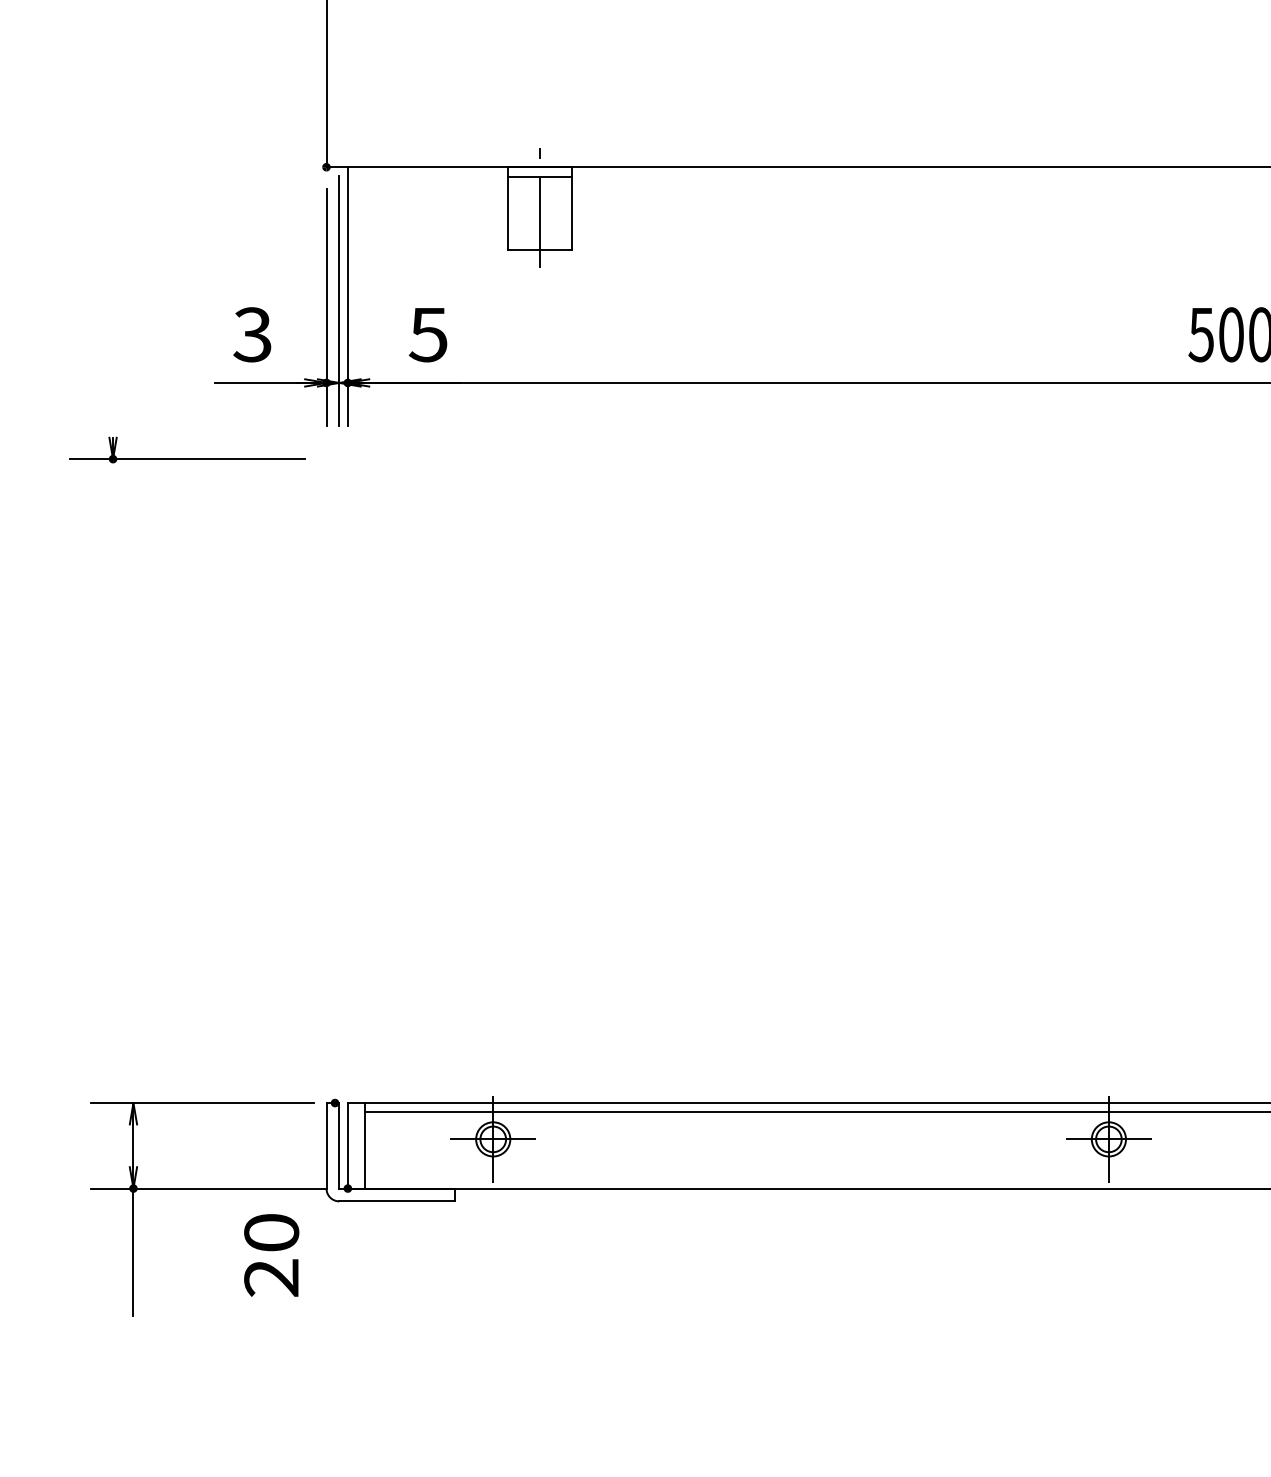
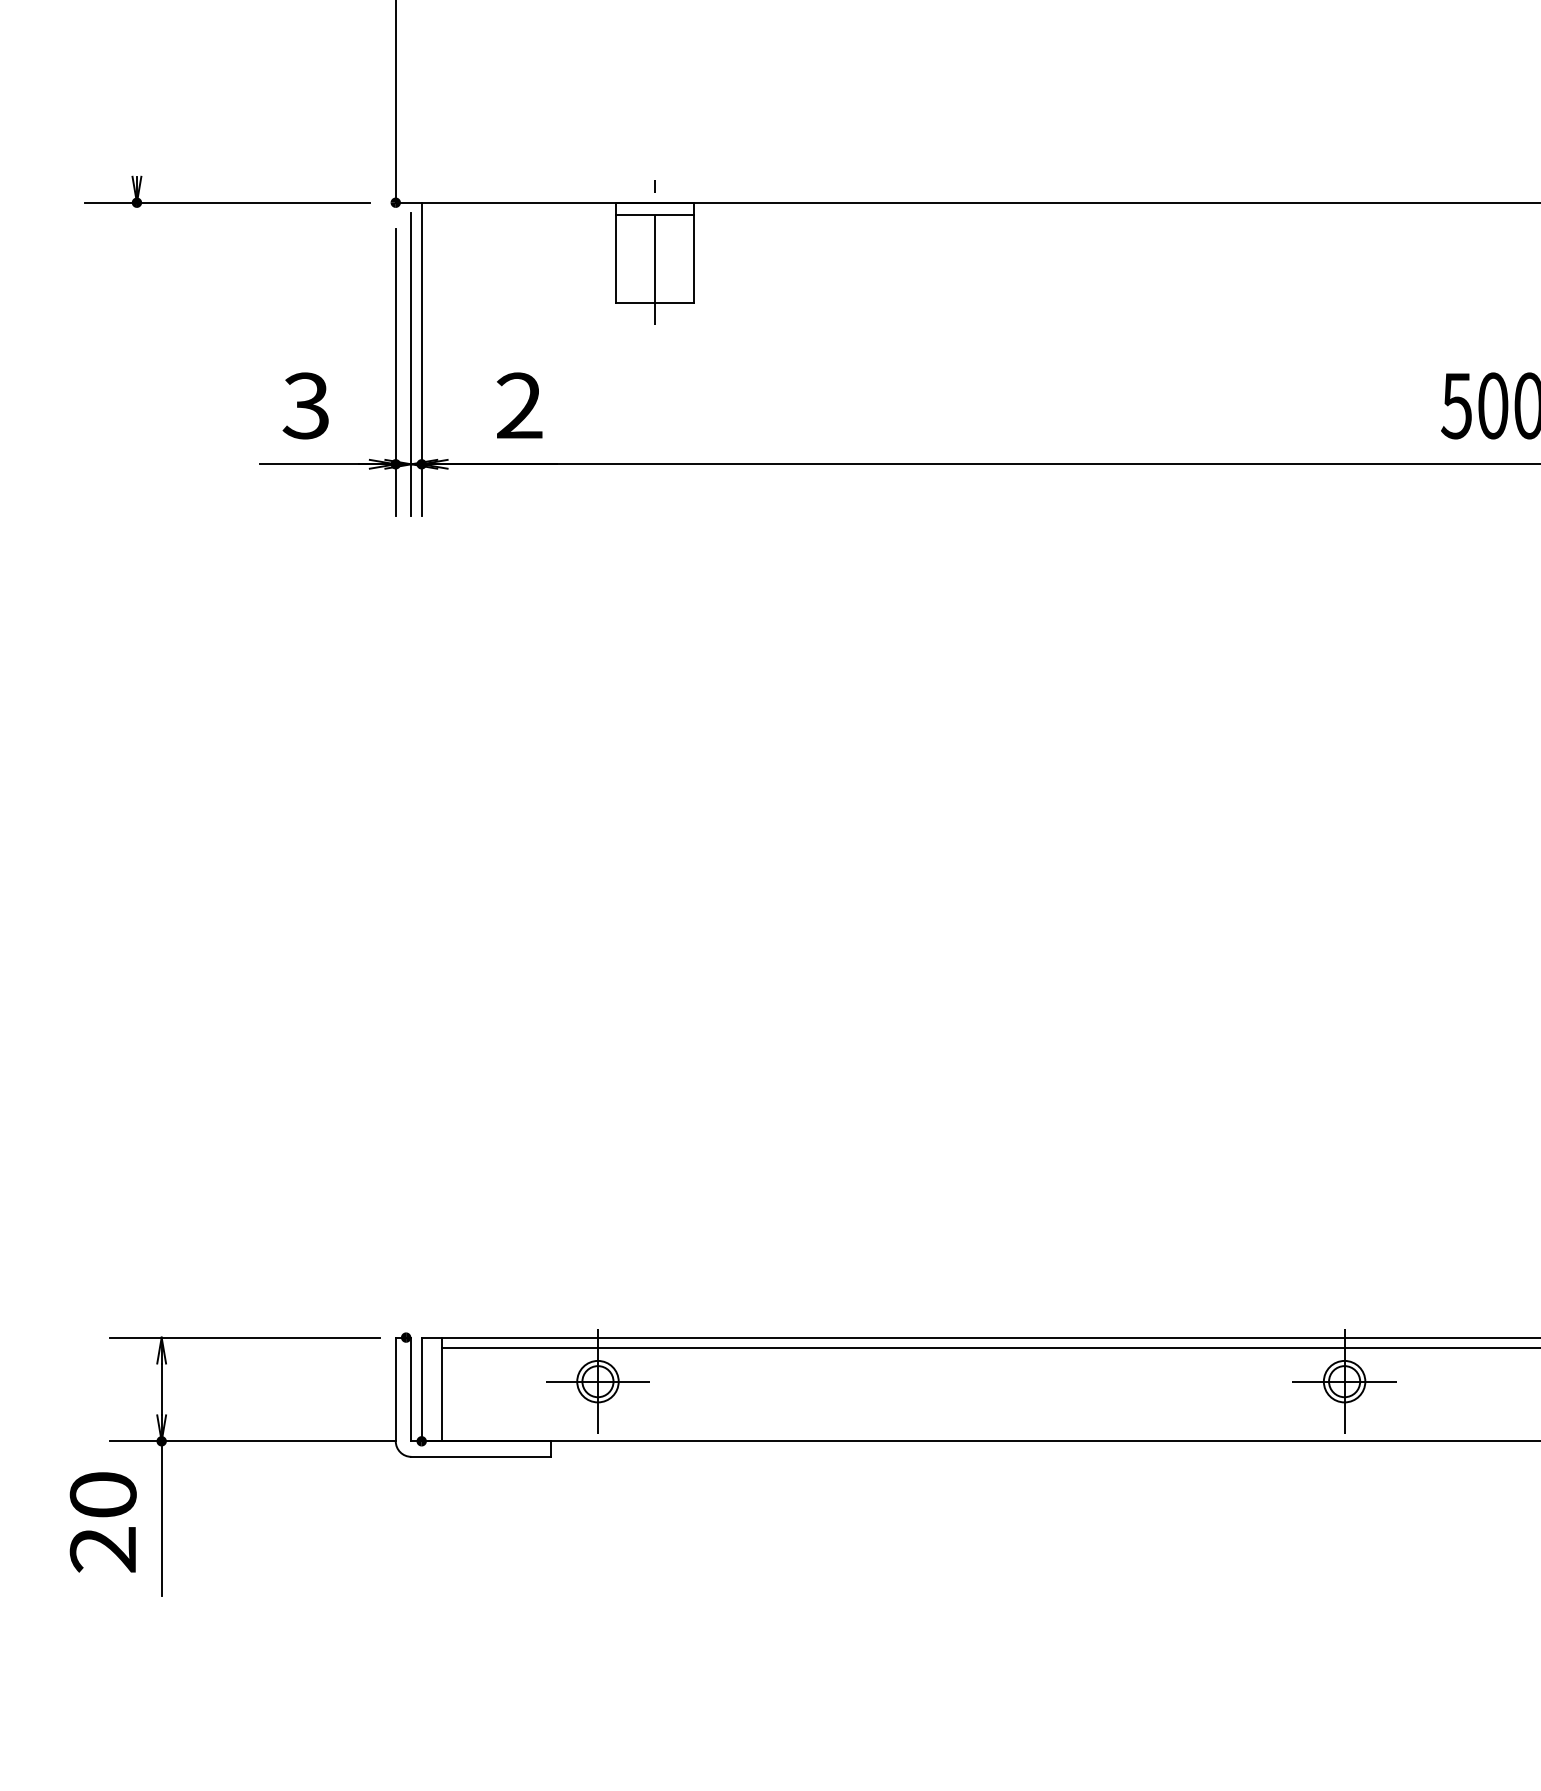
text: (427, 334) -> (518, 405), 5 -> 2
part: (187, 458) -> (227, 202), moved
text: (271, 1255) -> (102, 1522), moved

